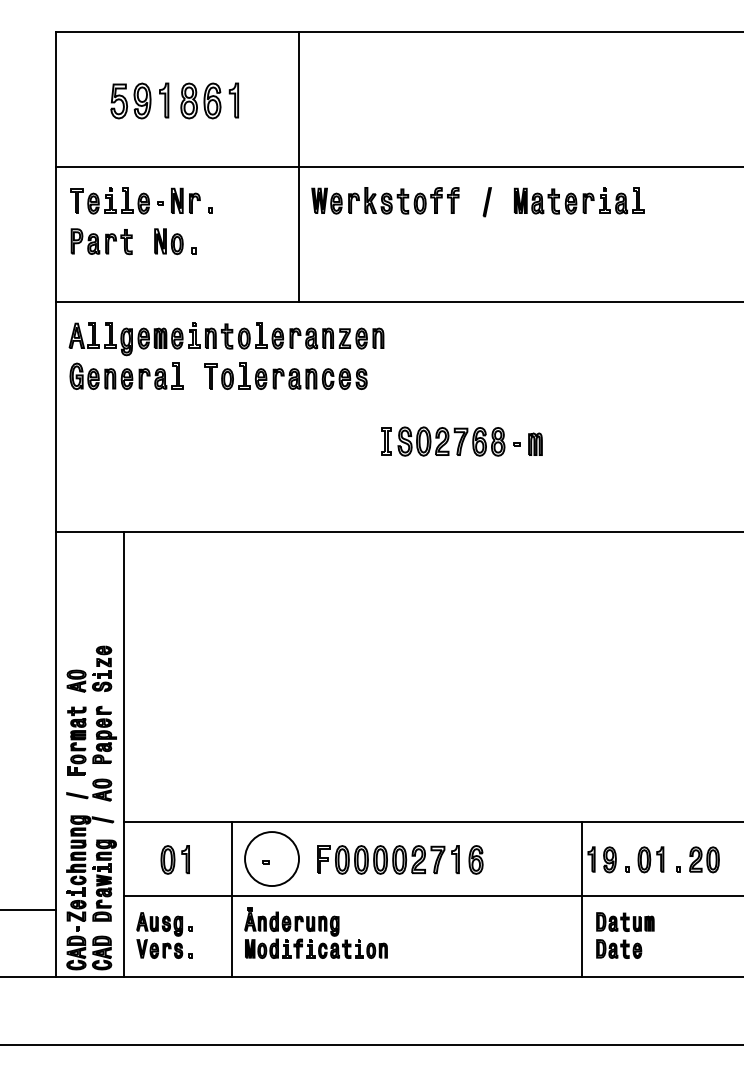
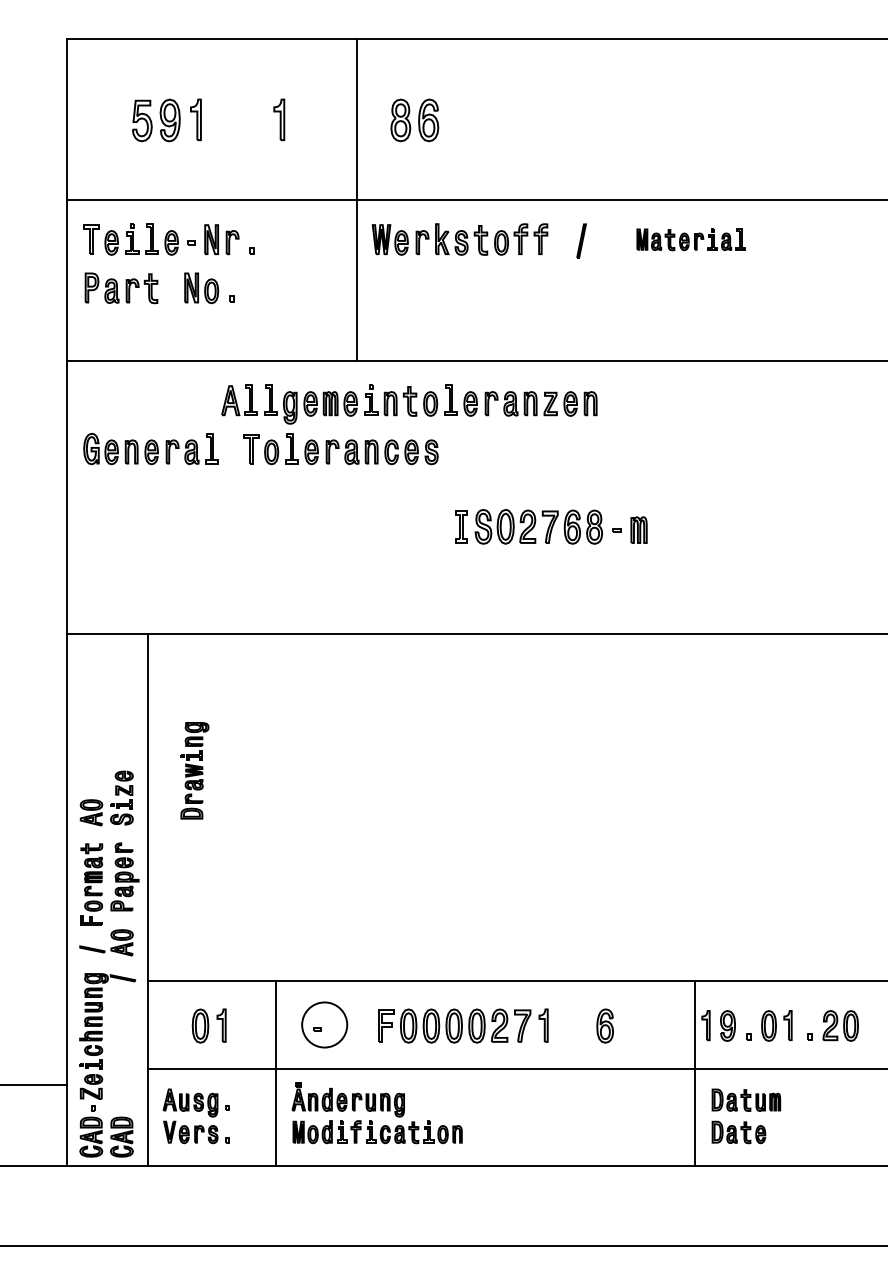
part: (200, 101) -> (414, 120), moved
part: (578, 200) -> (690, 239), size x0.7
part: (226, 339) -> (409, 404), moved
circle: (271, 858) -> (324, 1024), size x0.7
part: (475, 859) -> (604, 1025), moved
part: (104, 880) -> (194, 770), moved

